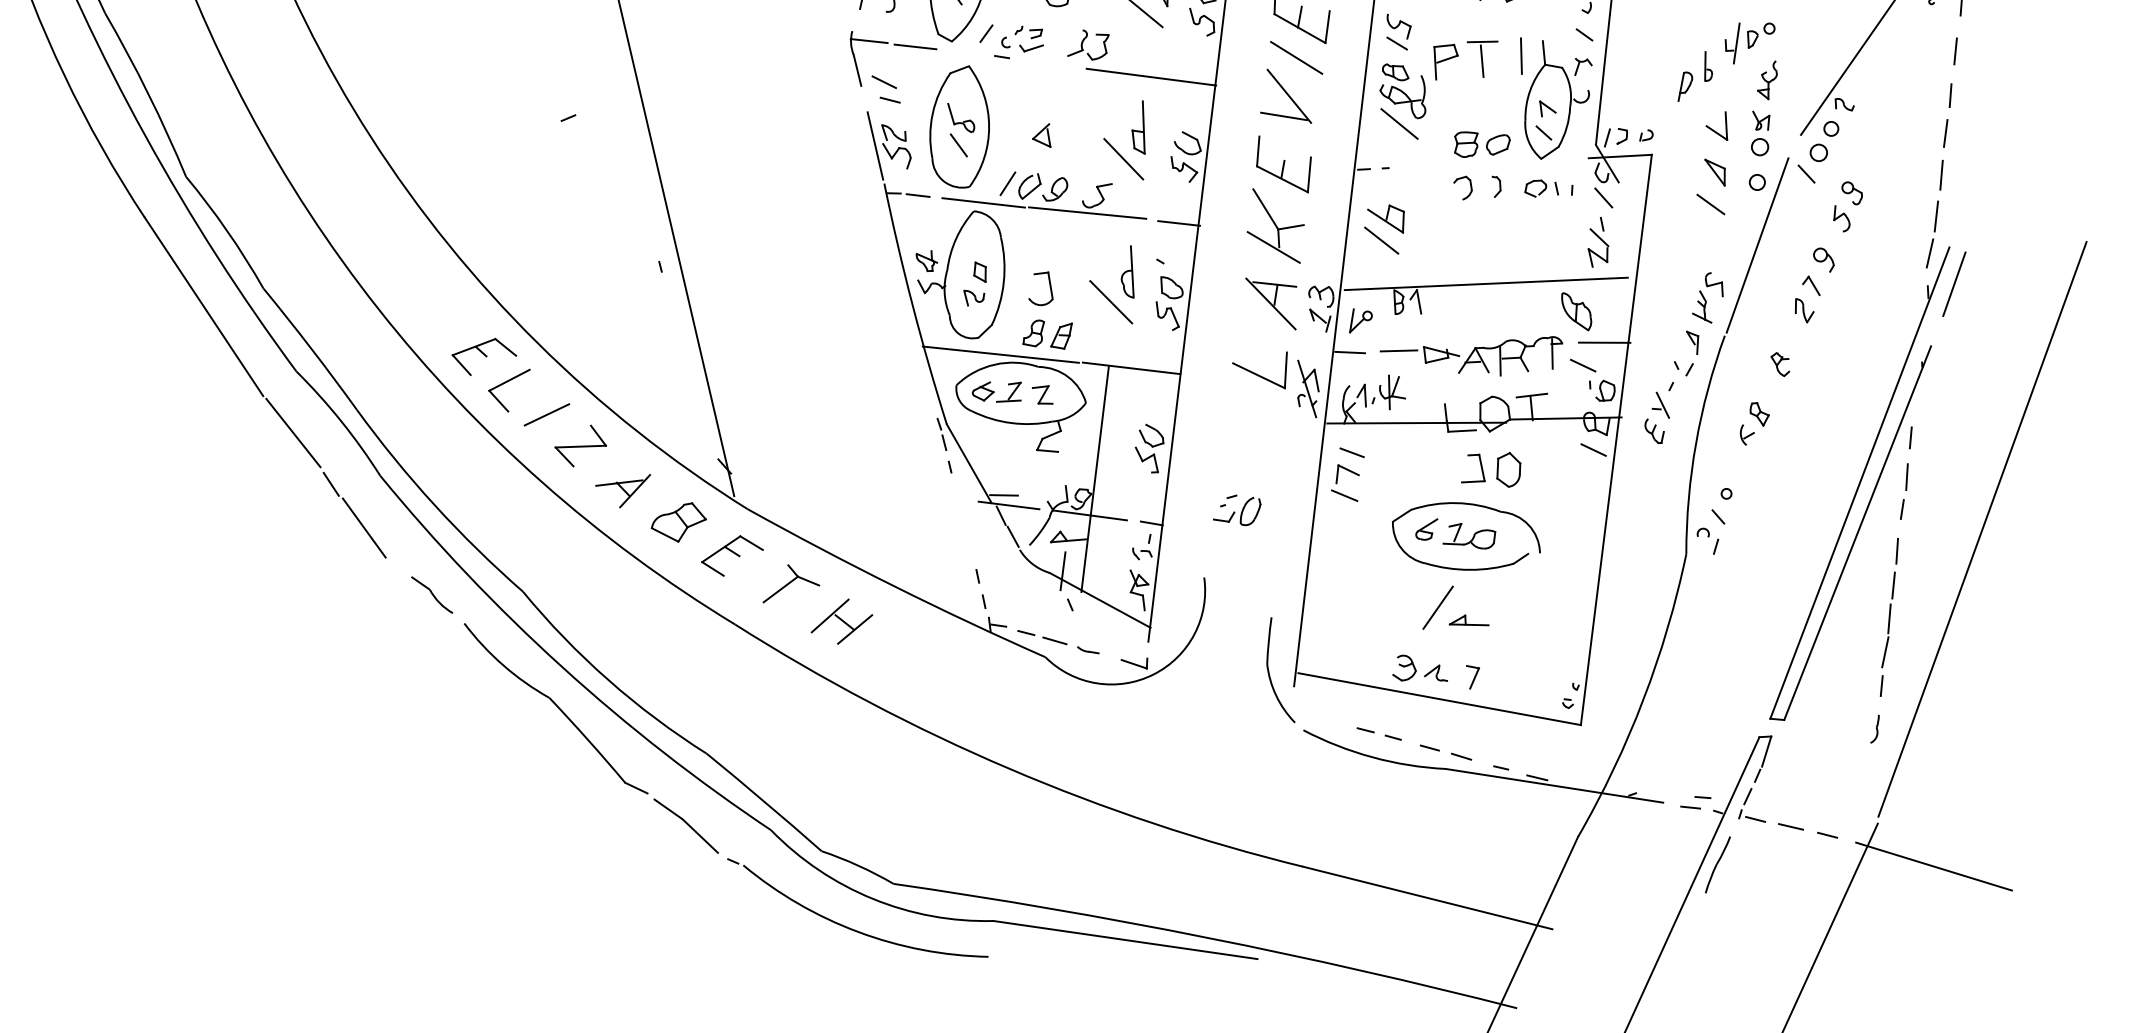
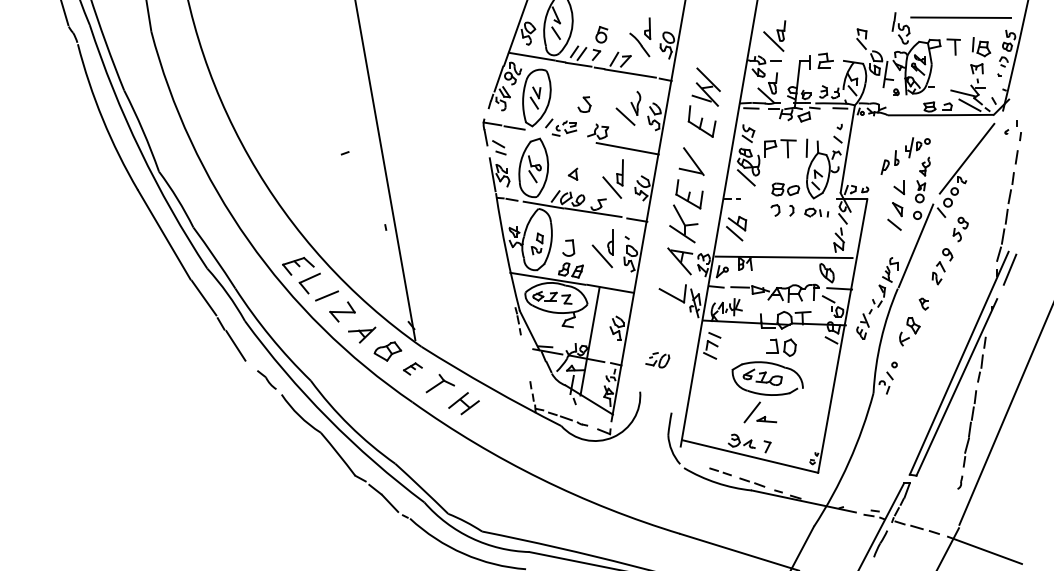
line: (1296, 56) -> (698, 142), removed
part: (1755, 422) -> (910, 331), size x1.4
part: (731, 555) -> (412, 368), size x0.6

